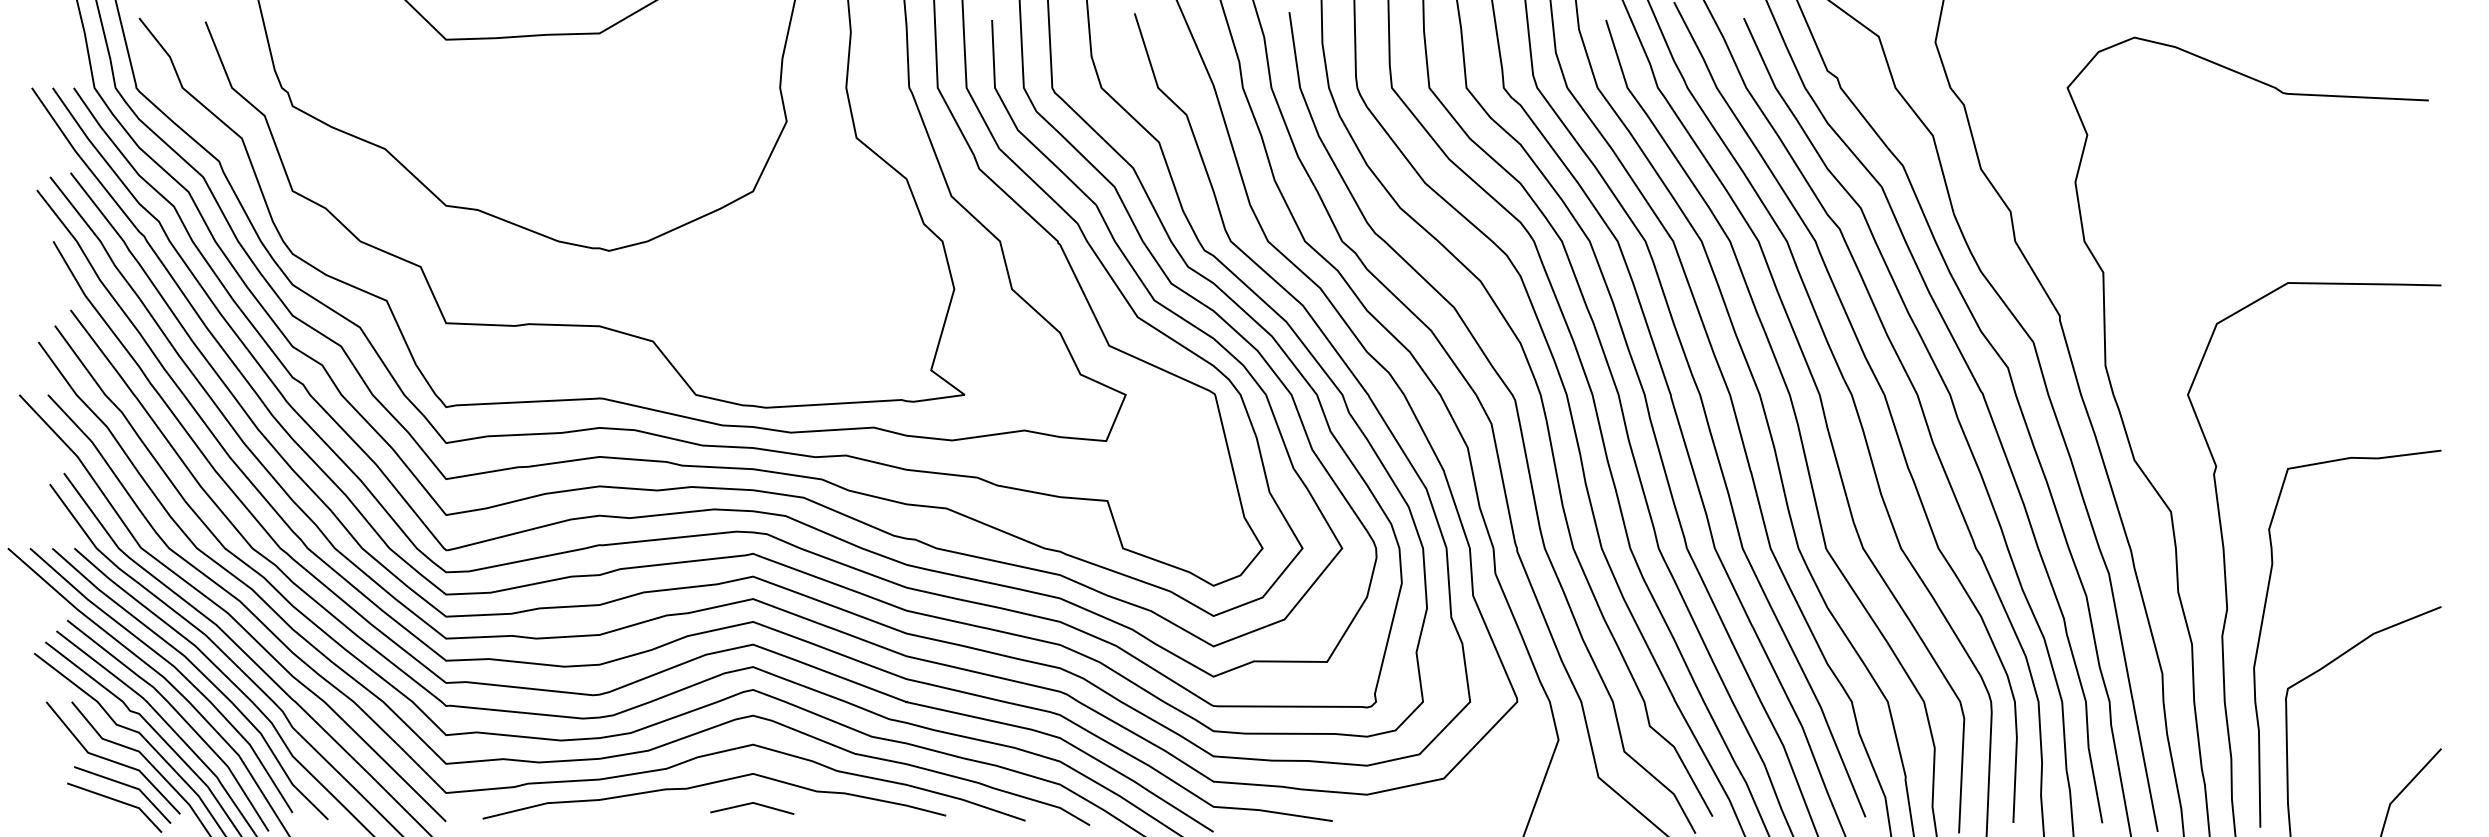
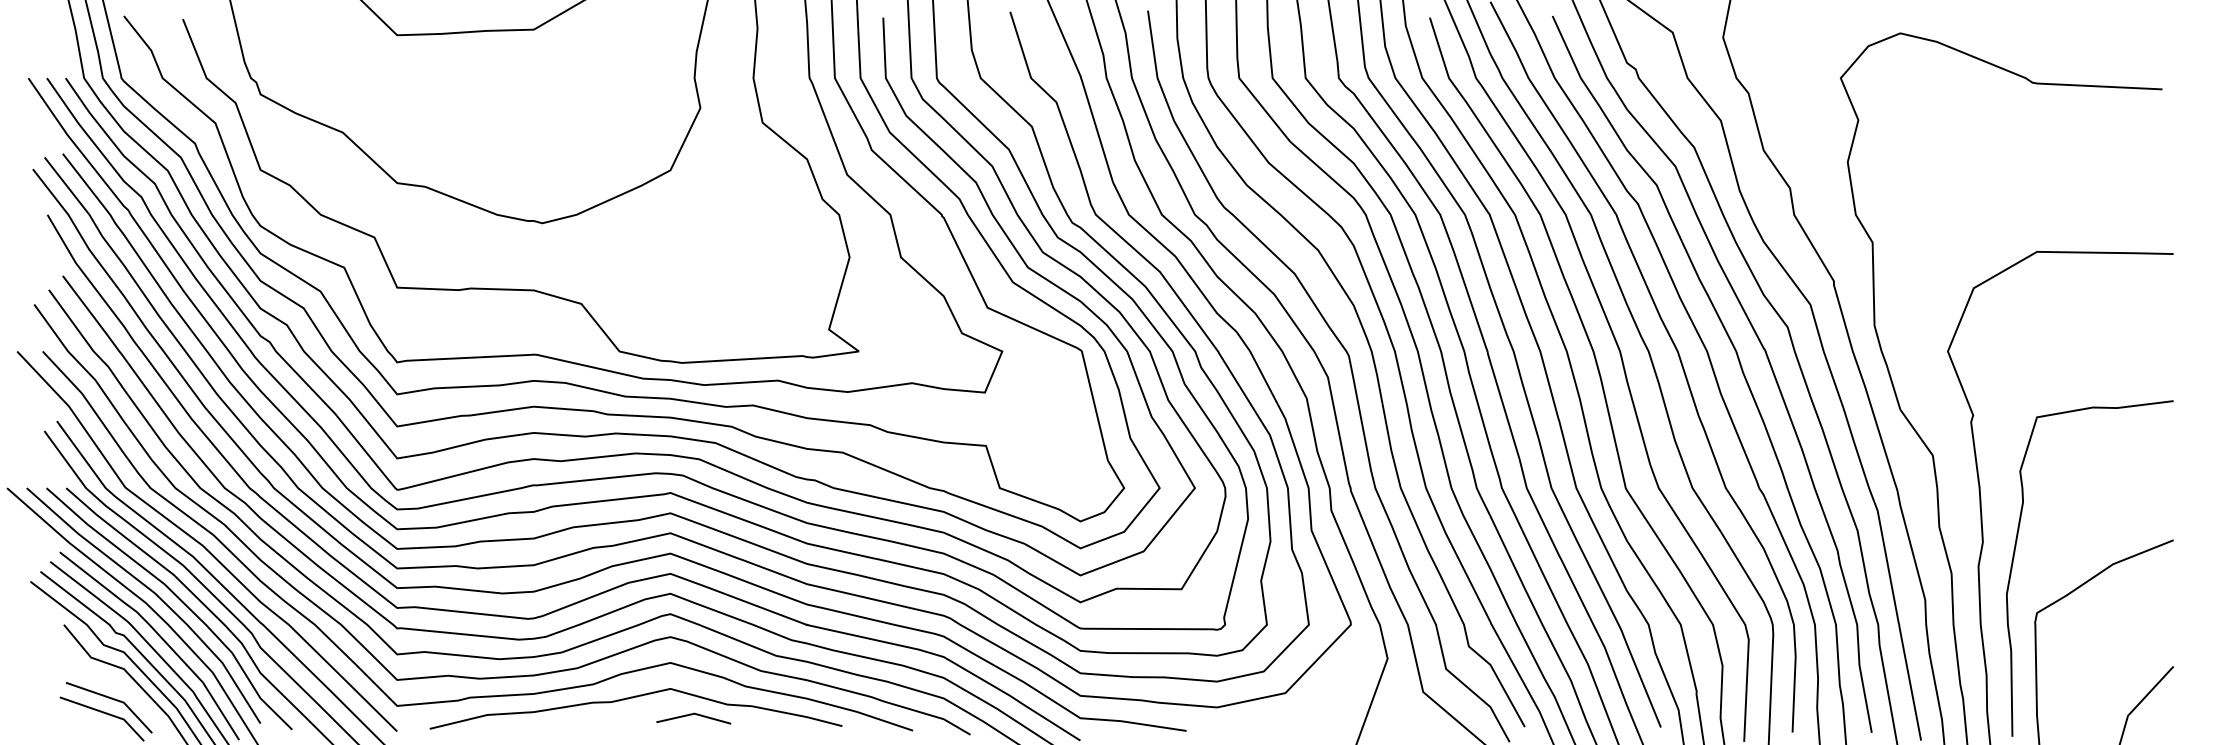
line: (112, 759) -> (100, 676), removed
line: (750, 804) -> (692, 715), moved

